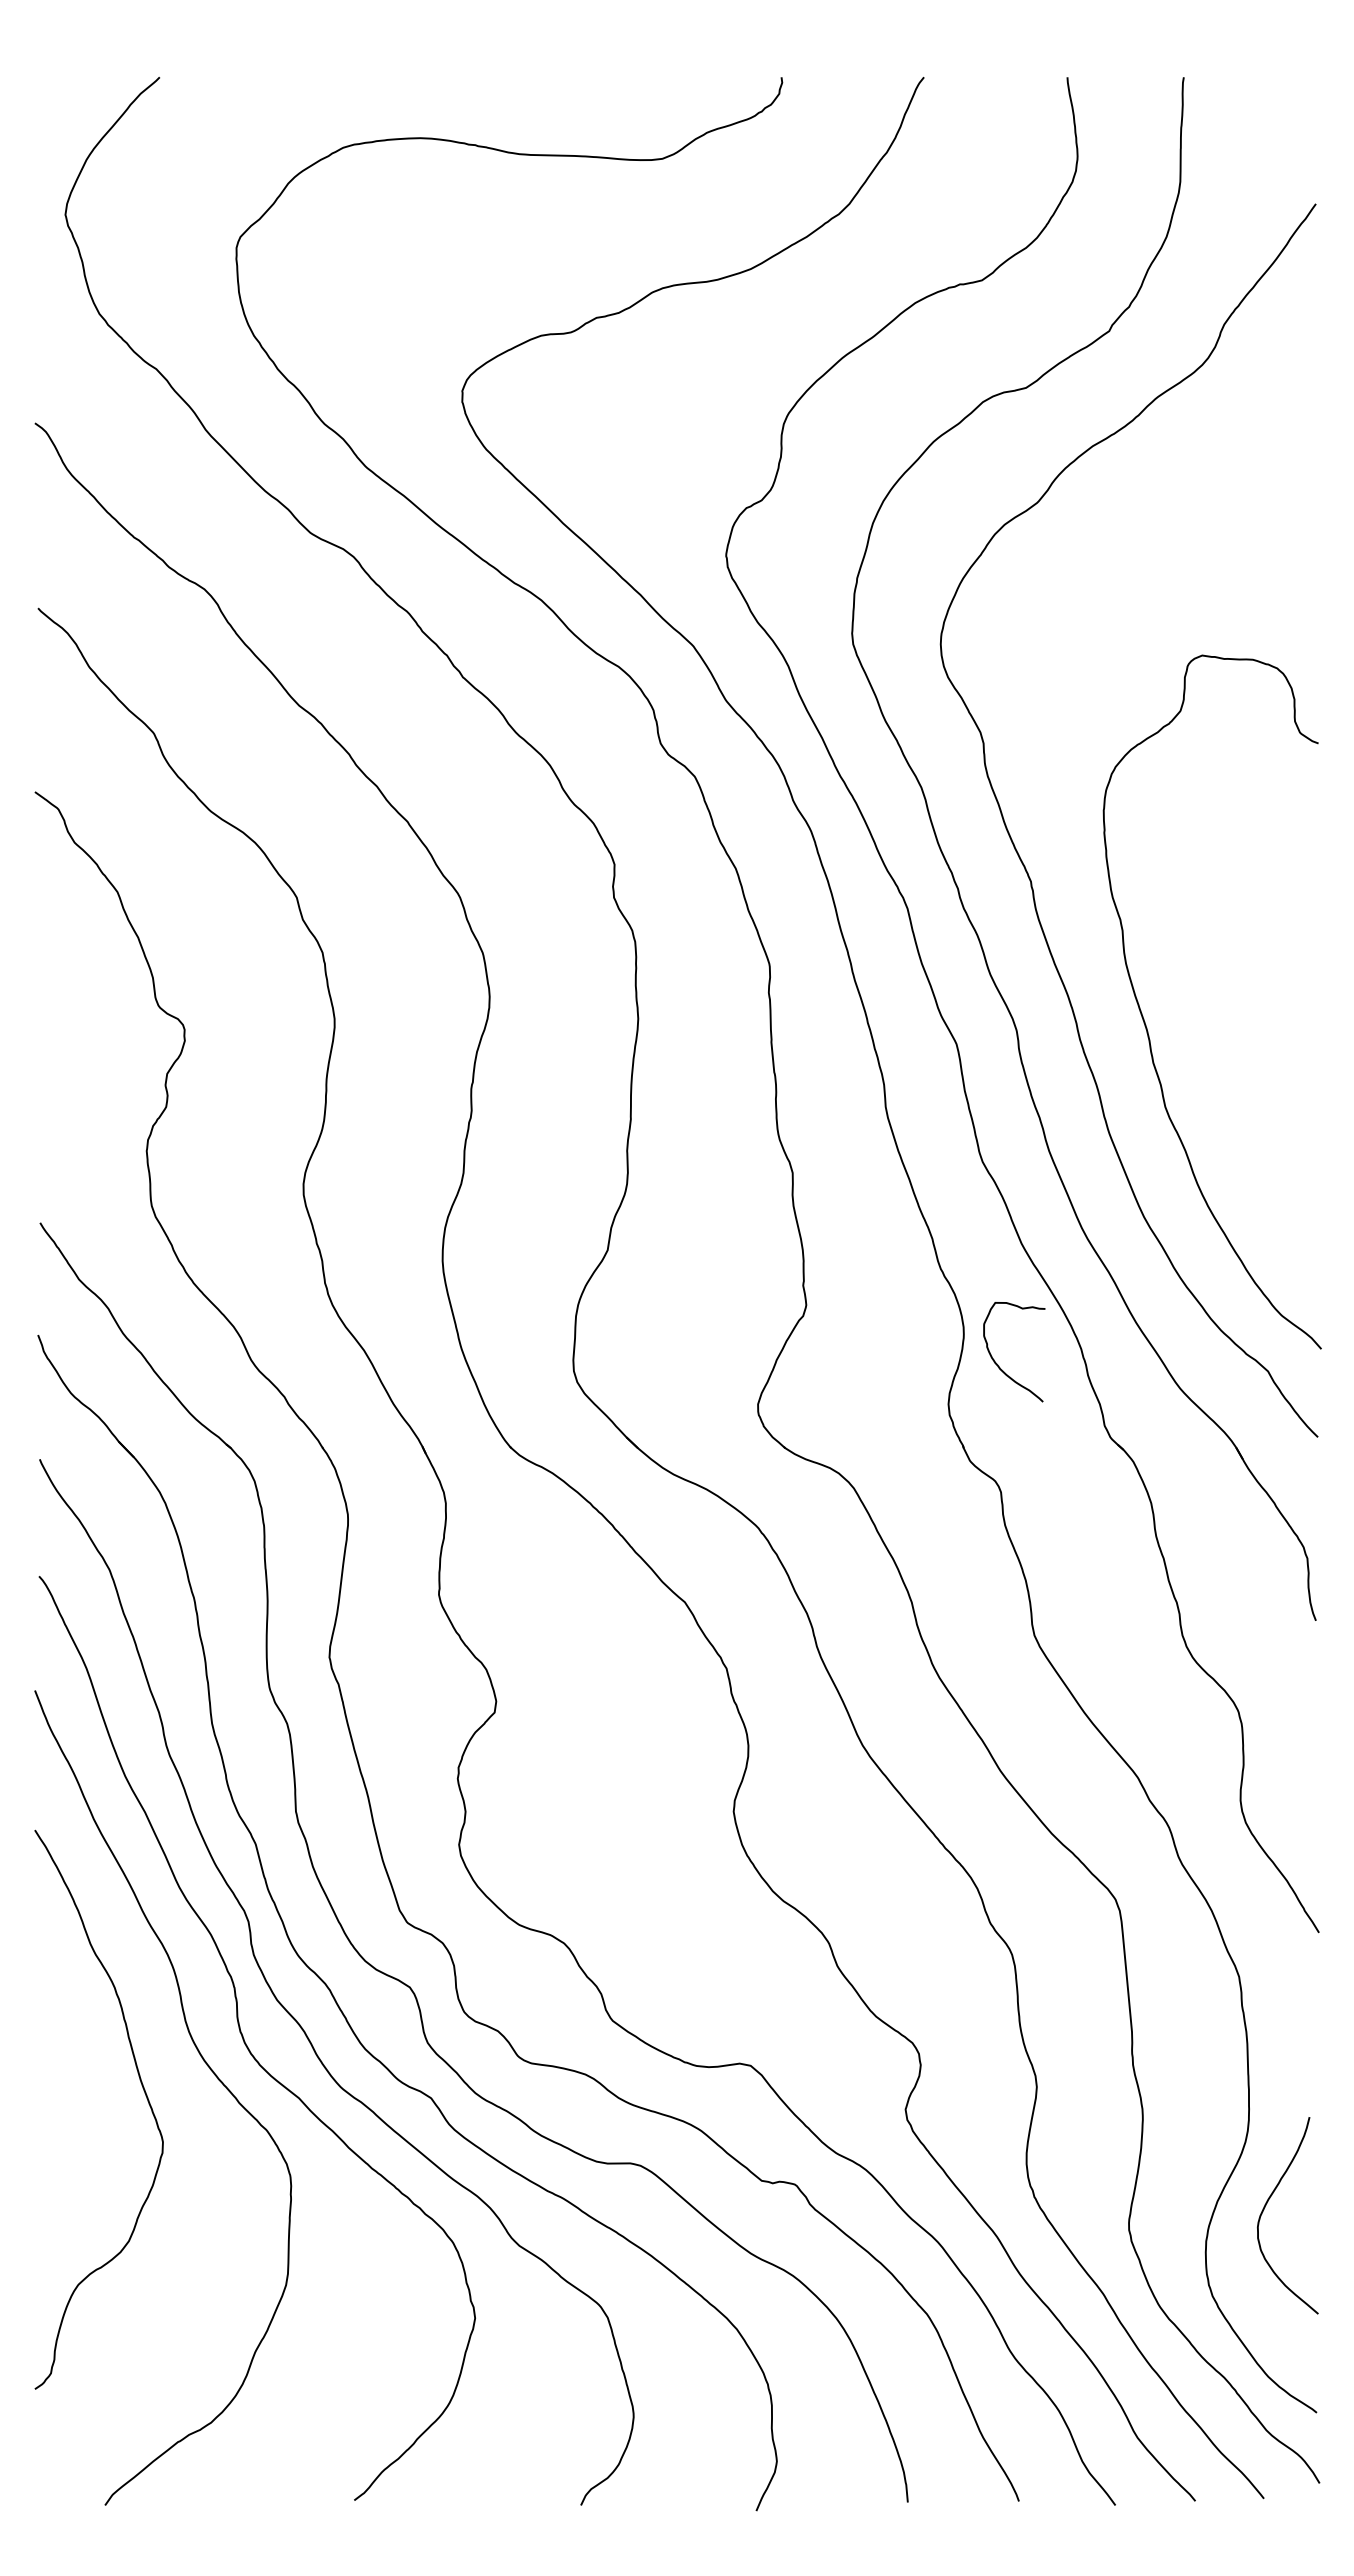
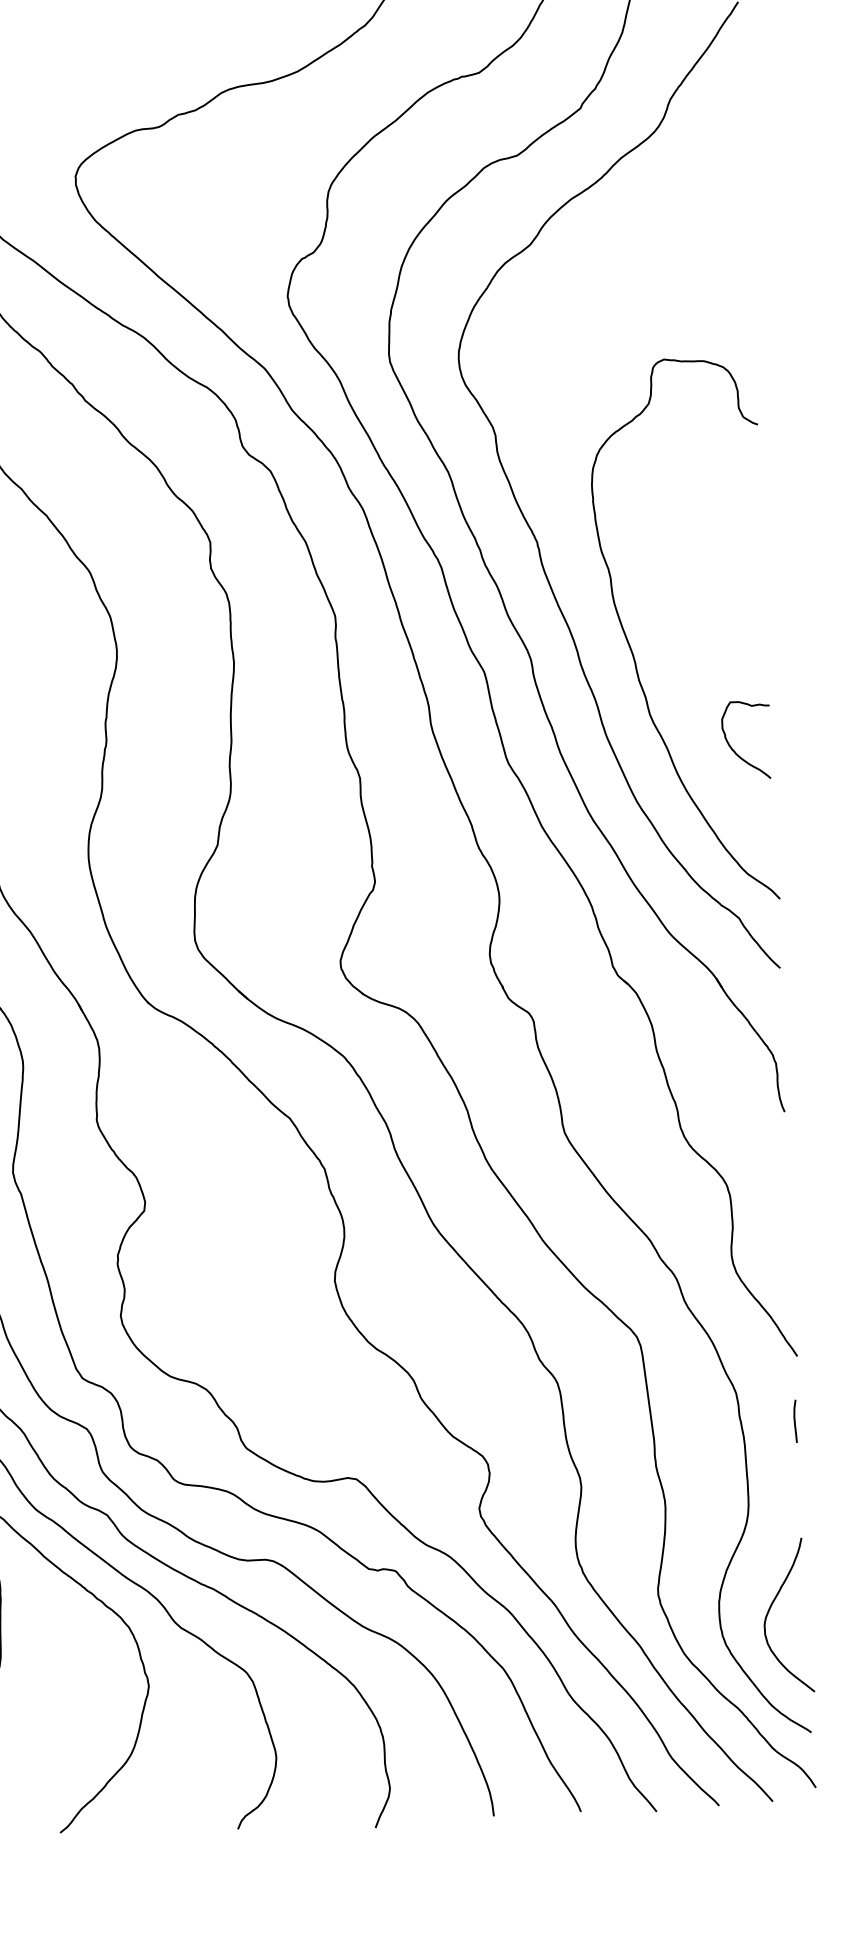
curve: (998, 1364) -> (734, 750), moved
curve: (1312, 2014) -> (794, 1420), added
curve: (1266, 2205) -> (770, 1608), moved

